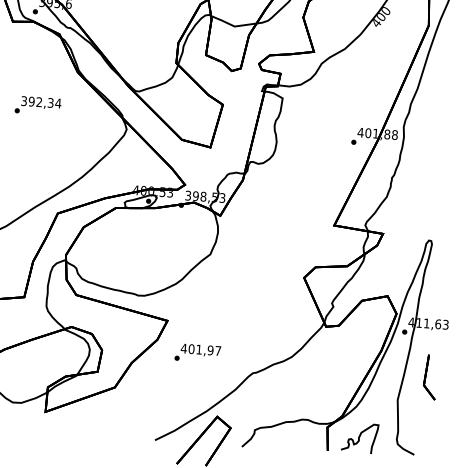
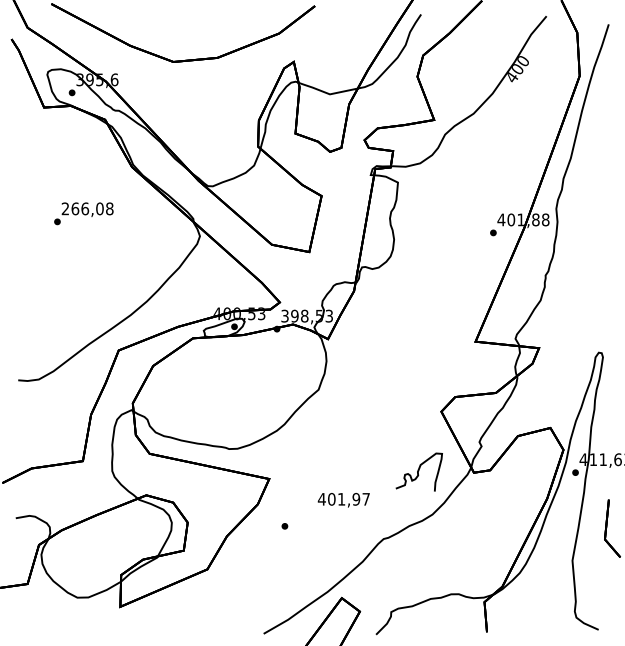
text: (41, 102) -> (87, 208), 392,34 -> 266,08
text: (200, 350) -> (343, 500), moved
curve: (359, 437) -> (418, 471), moved

